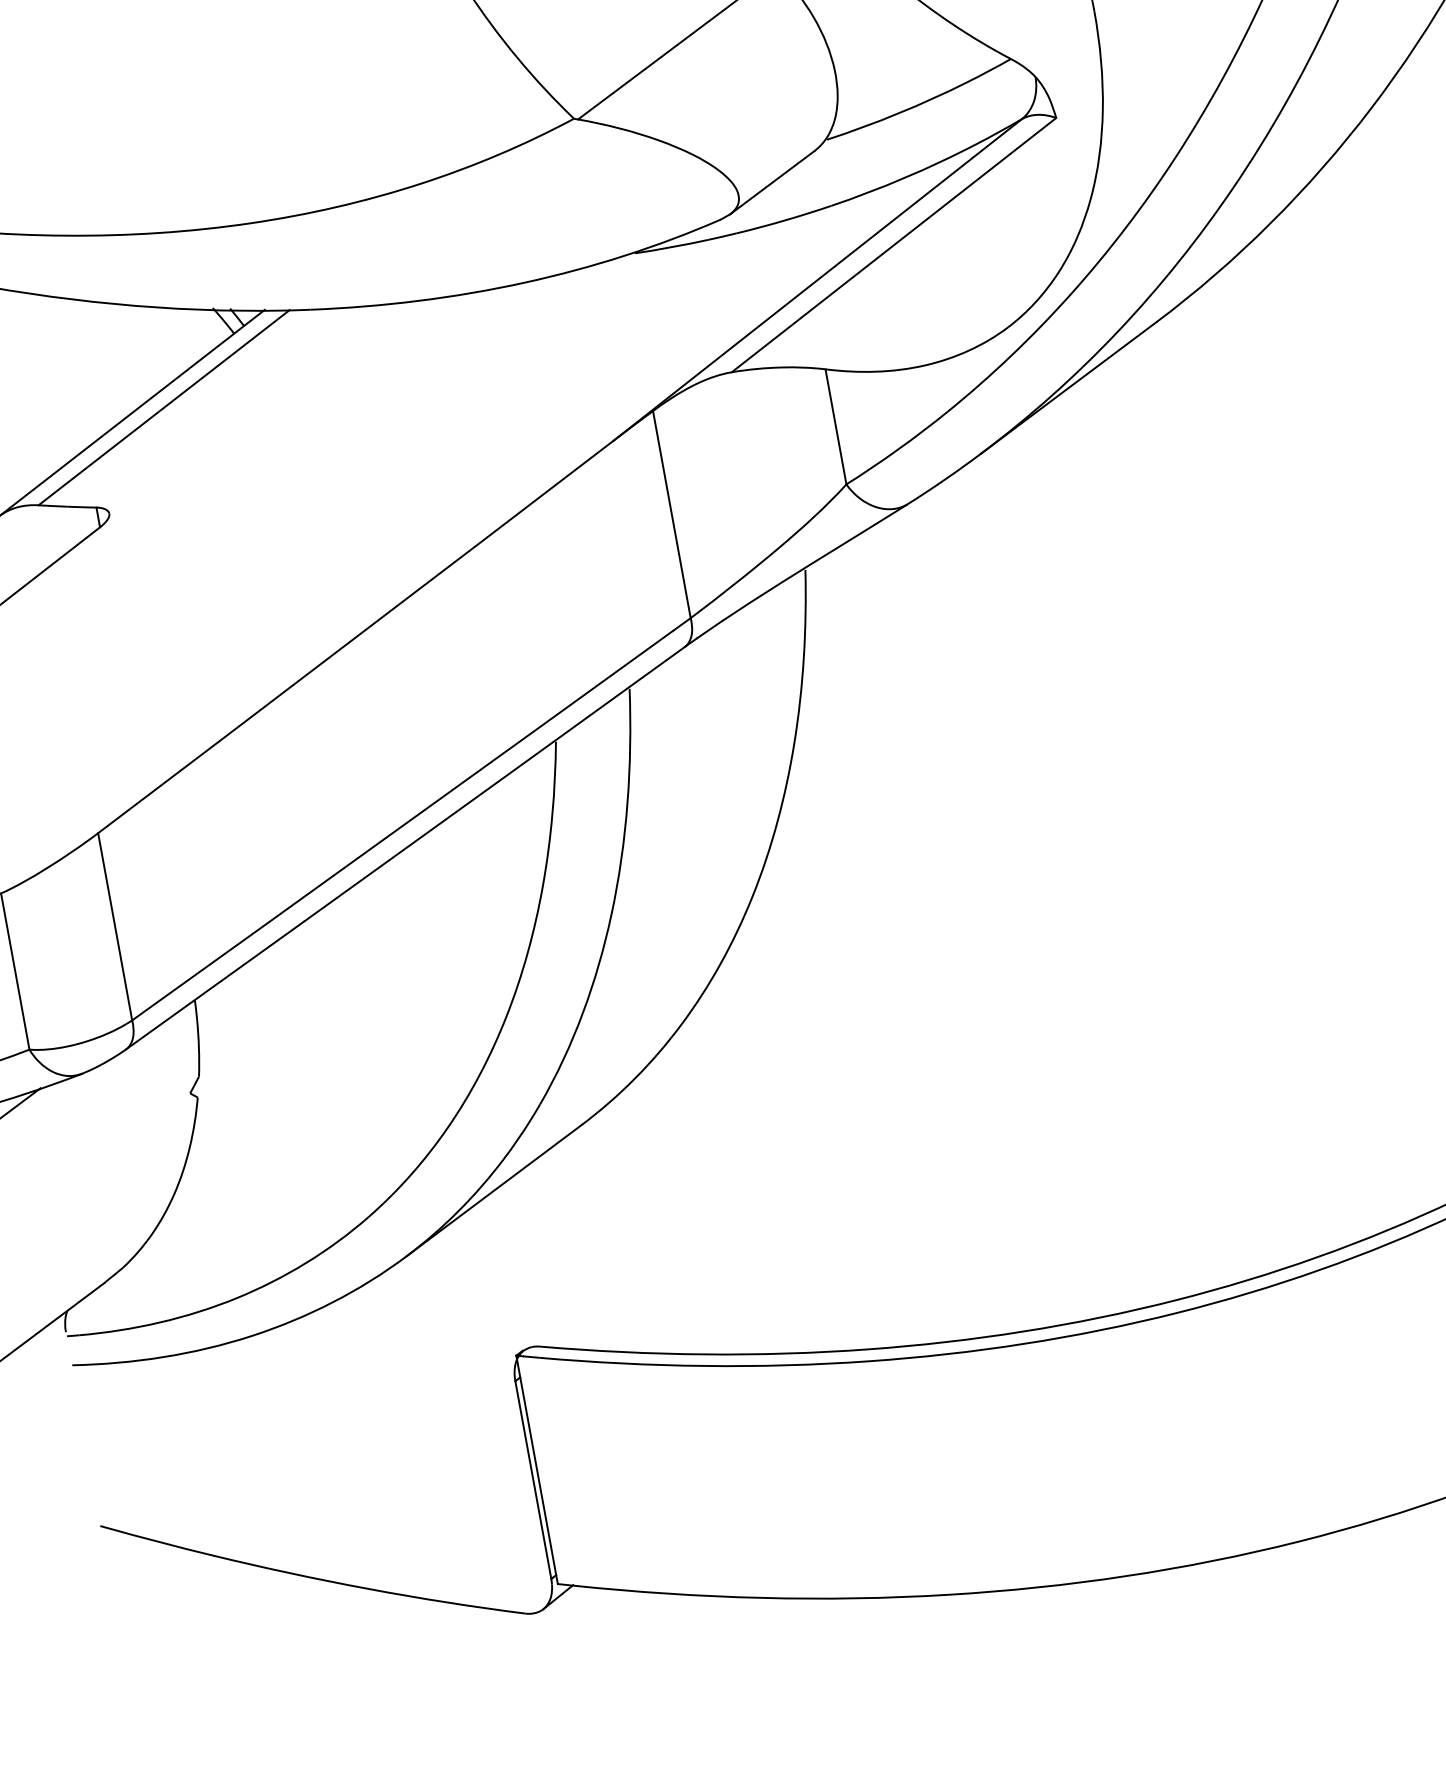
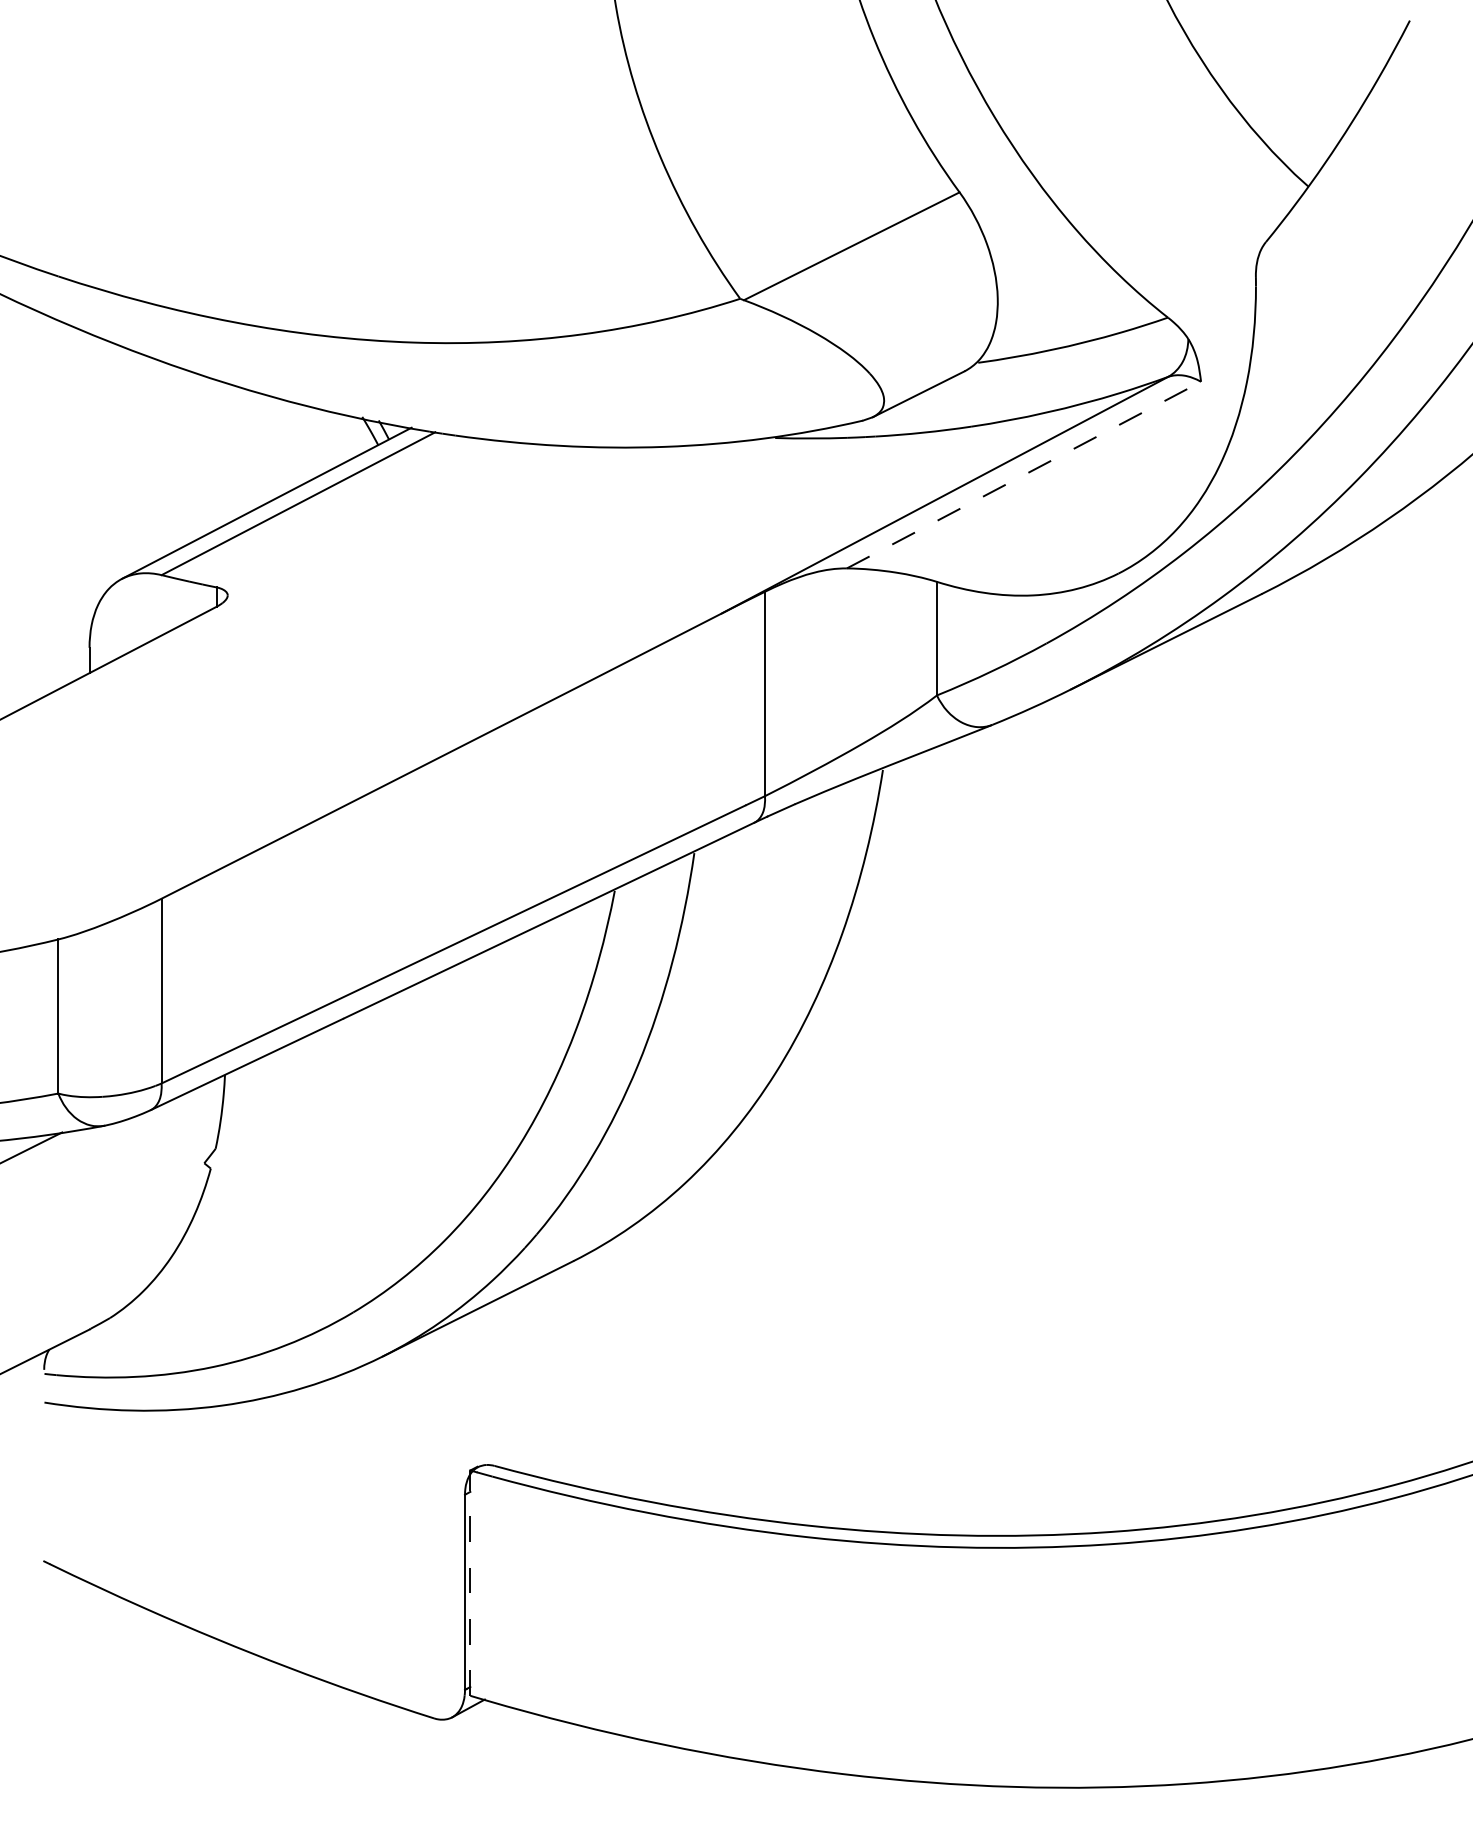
line: (894, 244) -> (1024, 474), solid -> dashed
line: (537, 1470) -> (470, 1583), solid -> dashed

